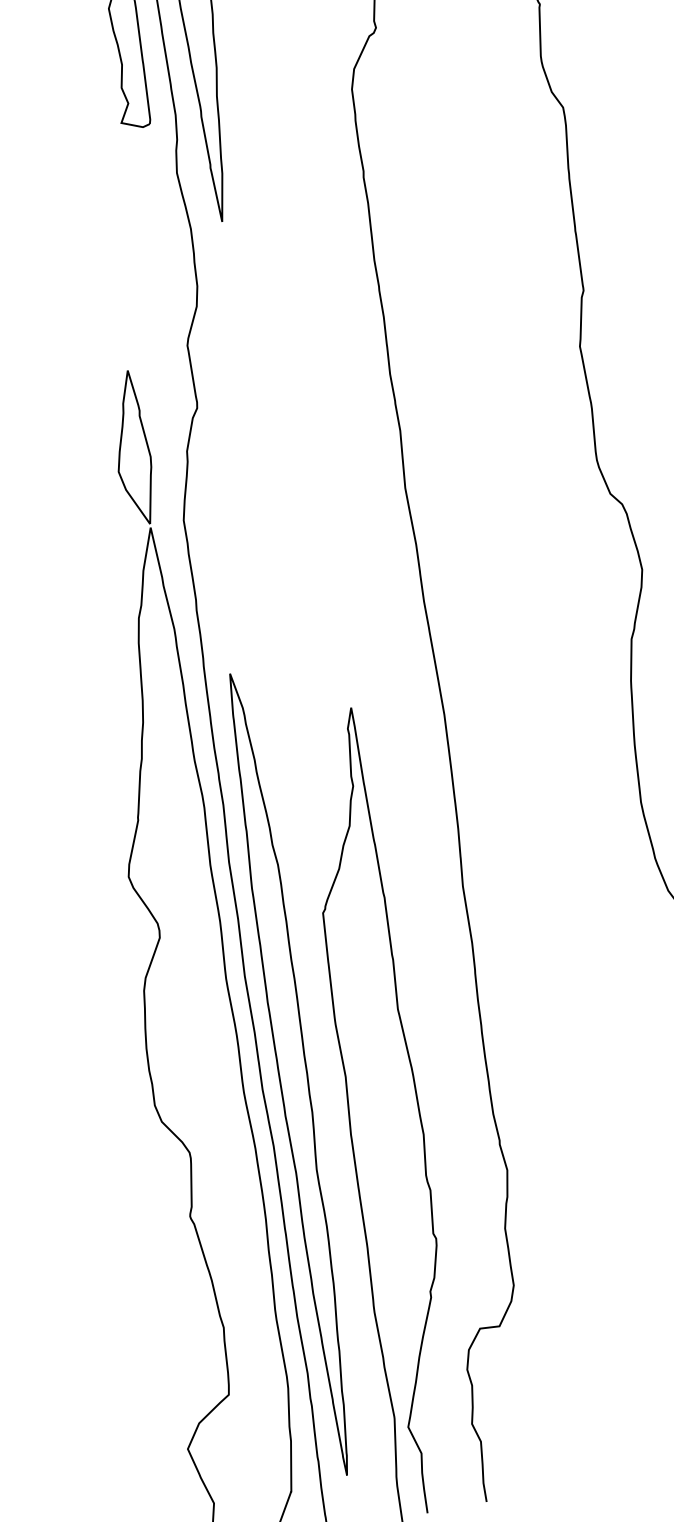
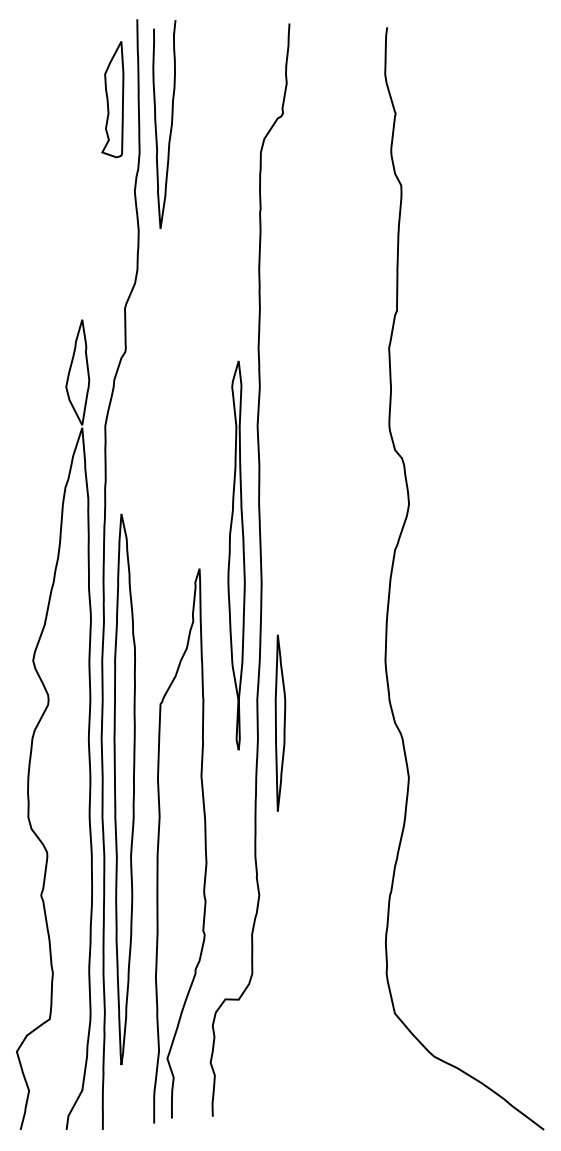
part: (402, 680) -> (236, 555), added
part: (501, 914) -> (280, 722), added
part: (293, 1073) -> (124, 789), moved

